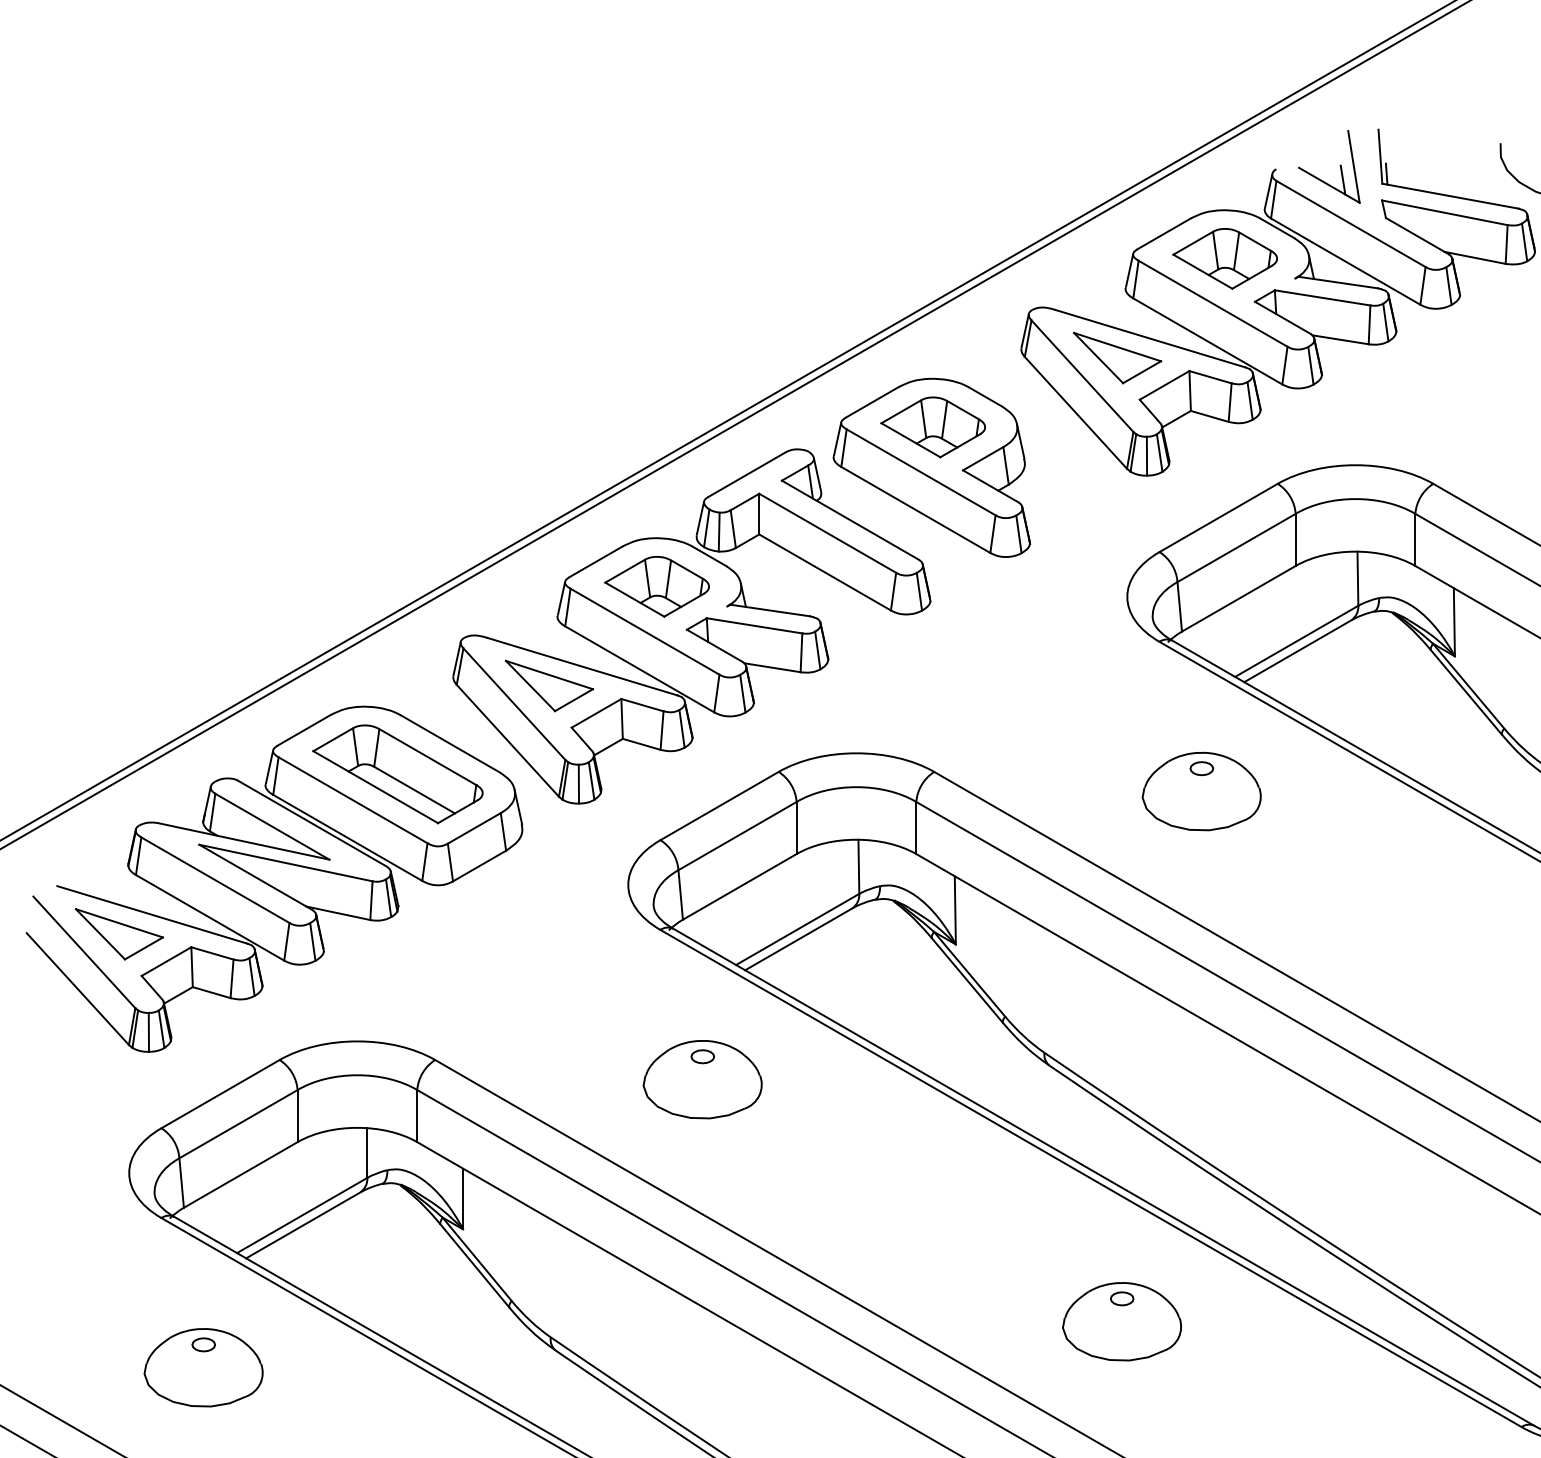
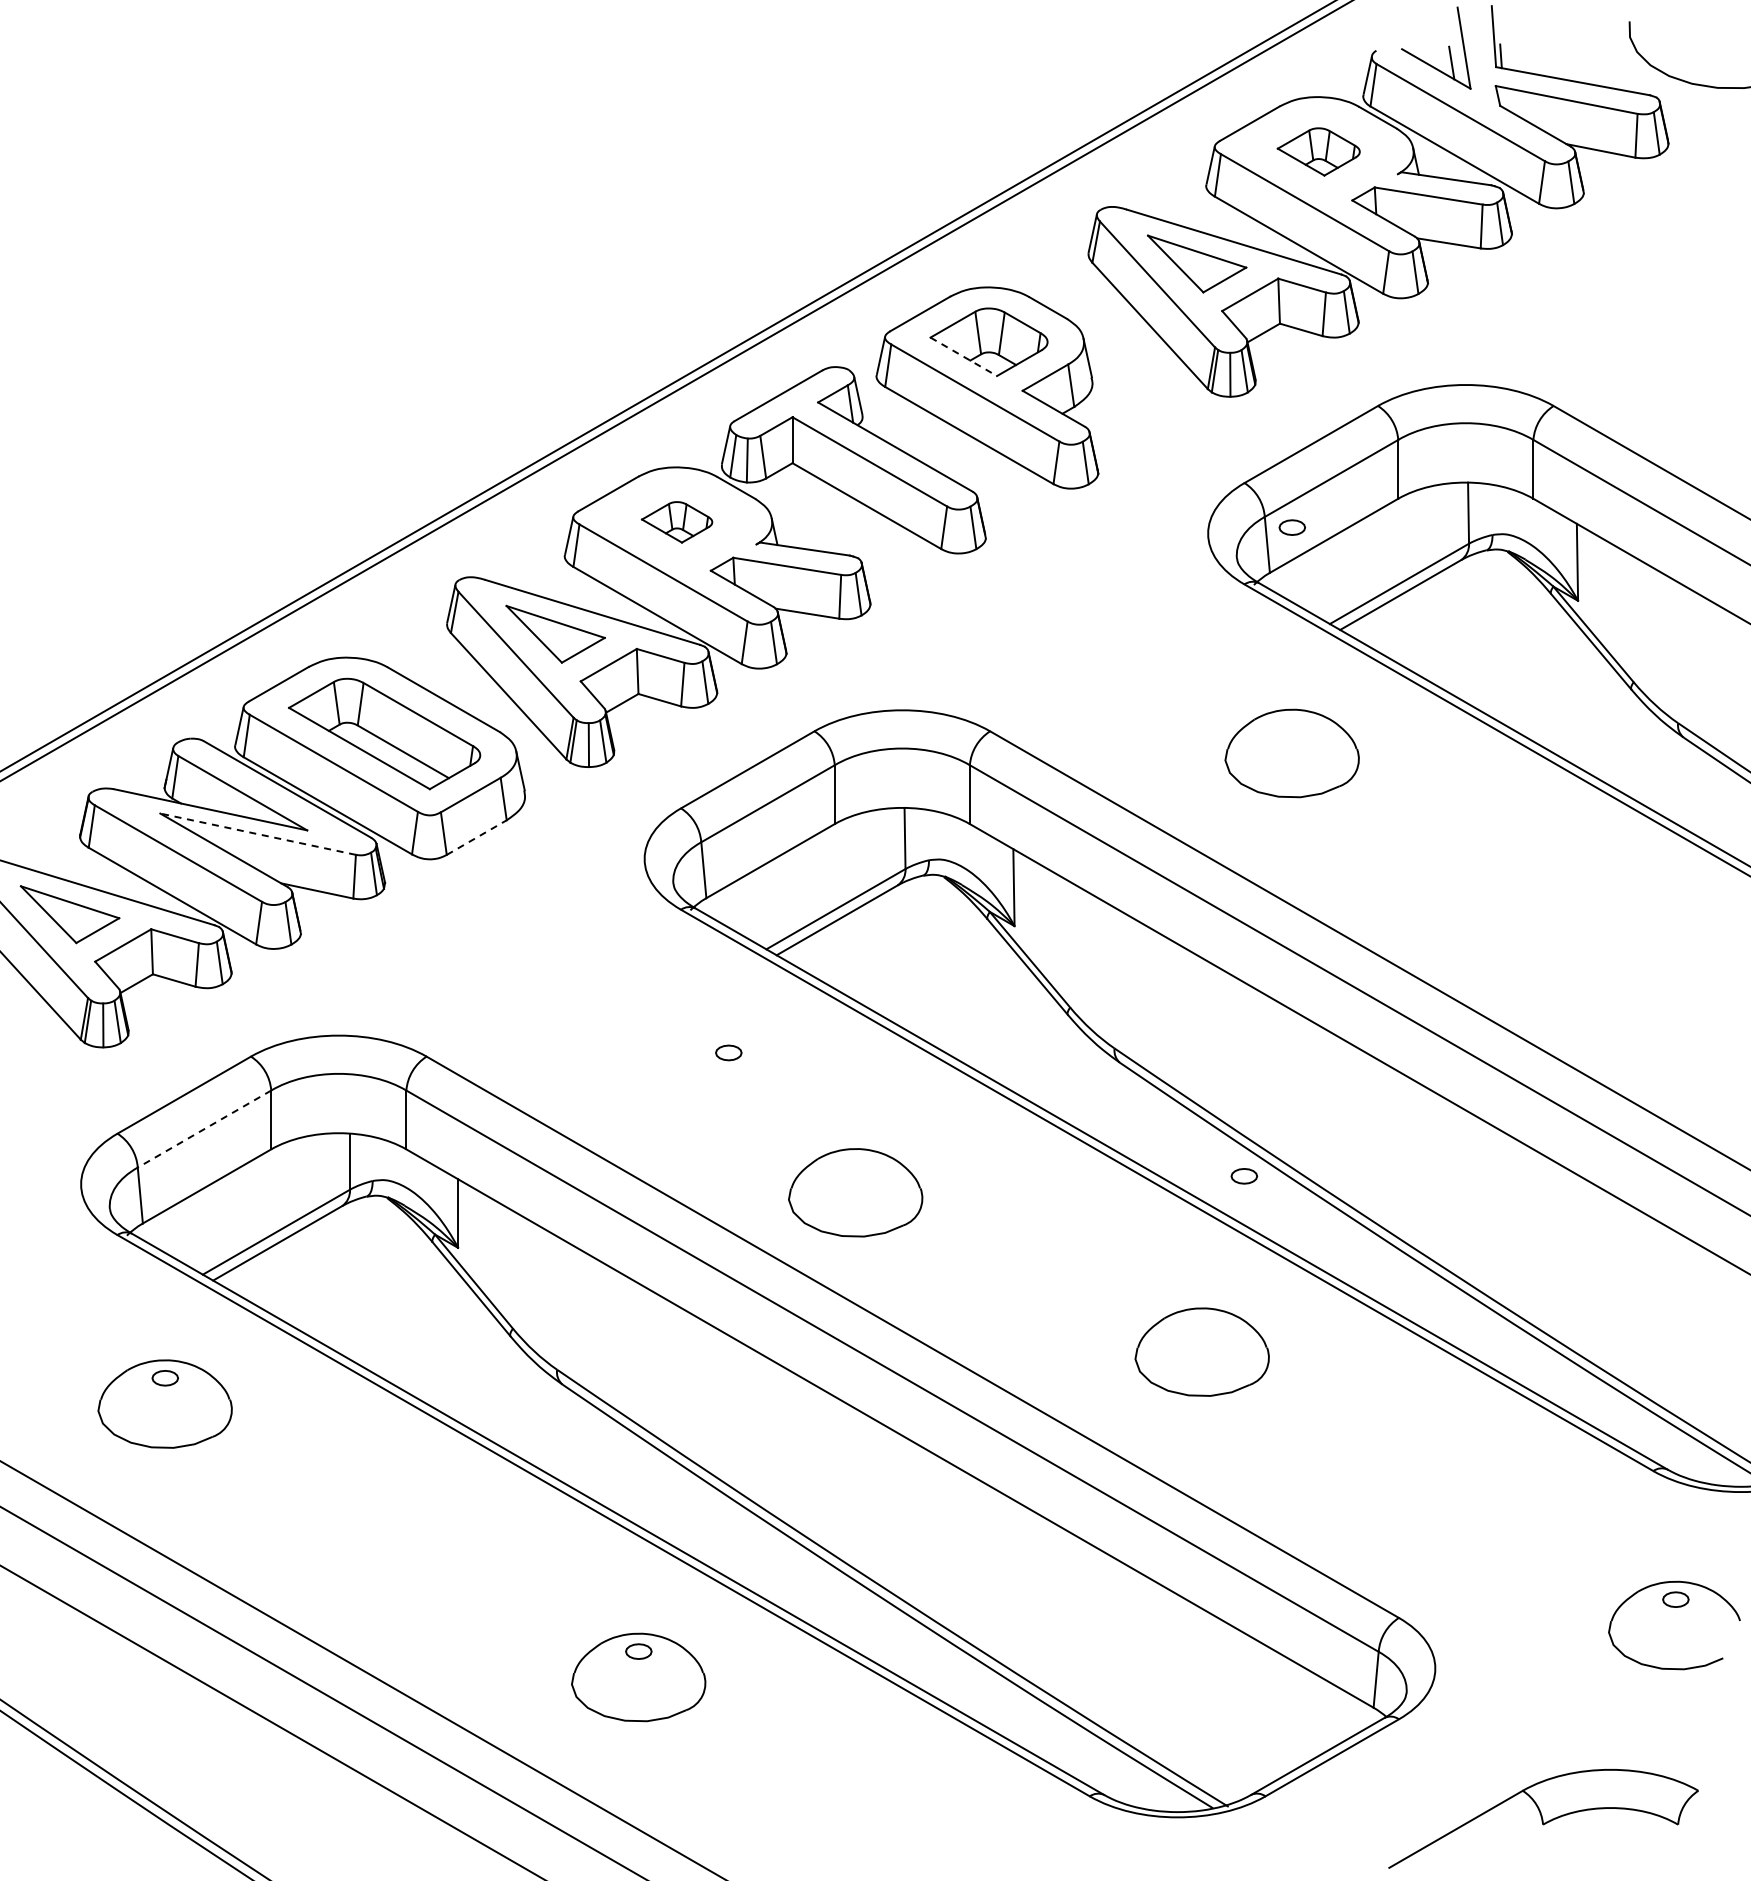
part: (1225, 258) -> (1318, 151), size x0.7
line: (911, 440) -> (964, 357), solid -> dashed
part: (656, 586) -> (676, 522), size x0.6
part: (1201, 768) -> (1291, 527), moved
line: (286, 863) -> (258, 834), solid -> dashed
line: (479, 865) -> (476, 837), solid -> dashed
part: (702, 1079) -> (855, 1192), moved
line: (238, 1124) -> (204, 1129), solid -> dashed
part: (1122, 1299) -> (1244, 1176), moved

